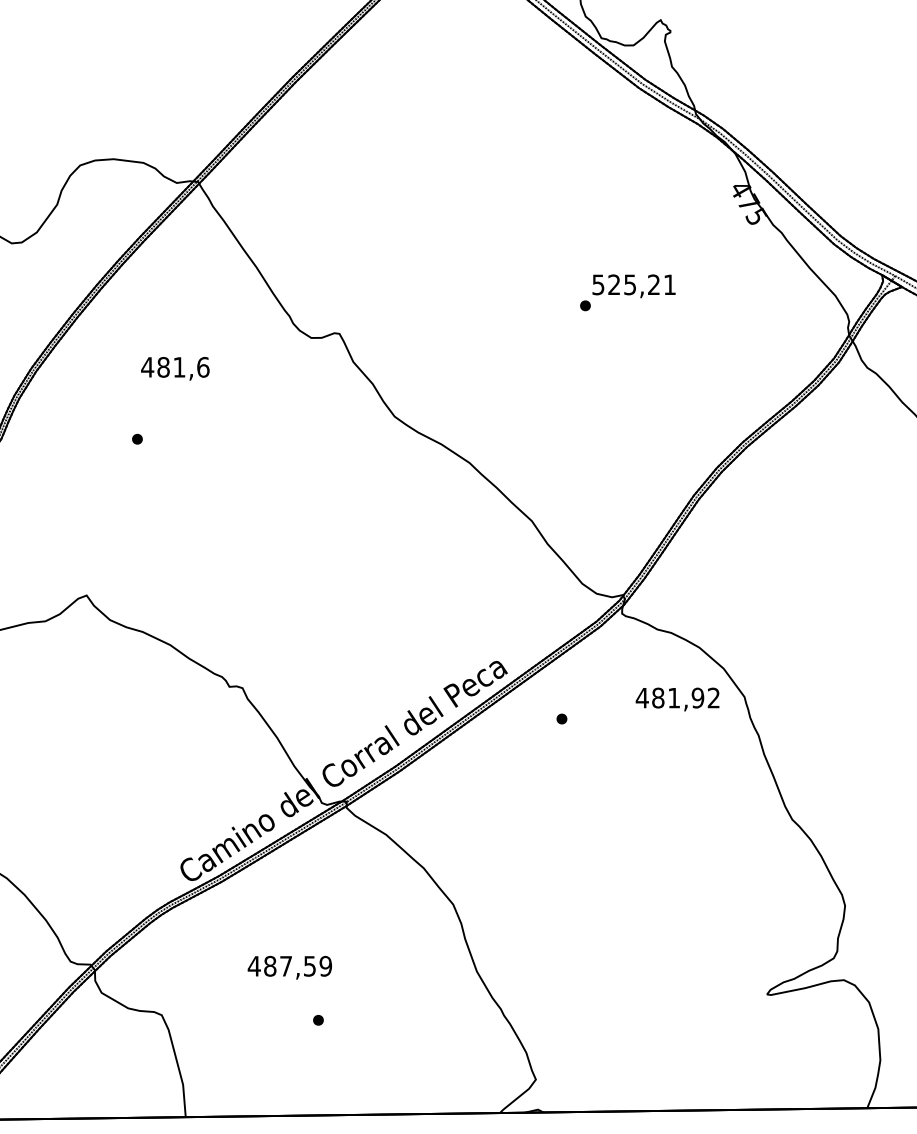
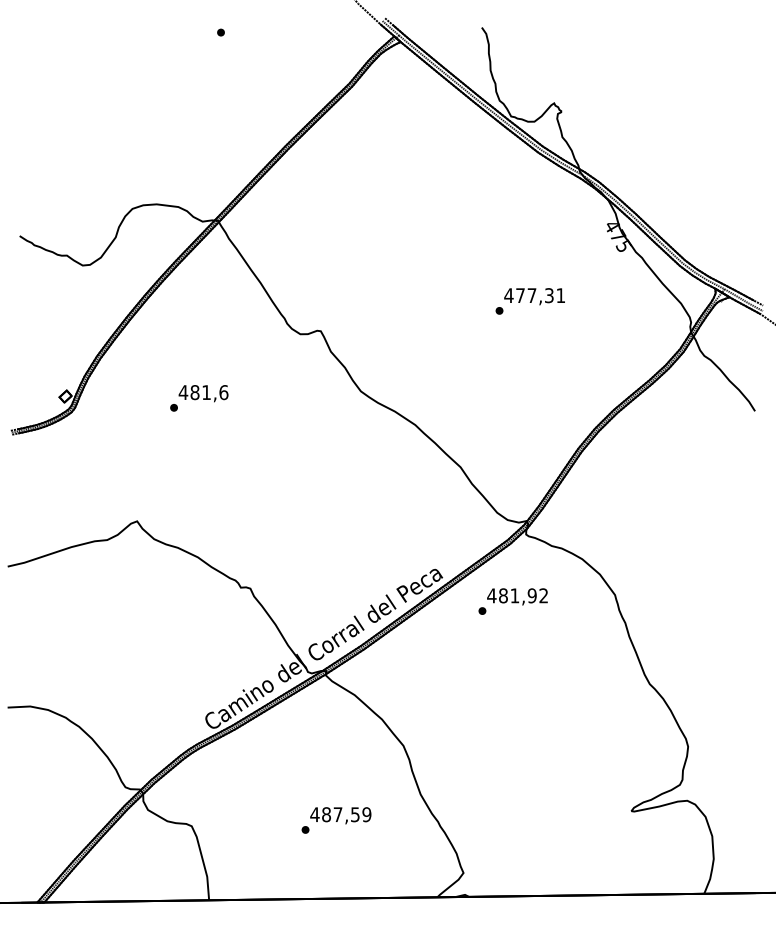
text: (625, 284) -> (528, 295), 525,21 -> 477,31
text: (175, 368) -> (203, 393), moved
text: (677, 698) -> (517, 596), moved
text: (289, 967) -> (340, 815), moved

